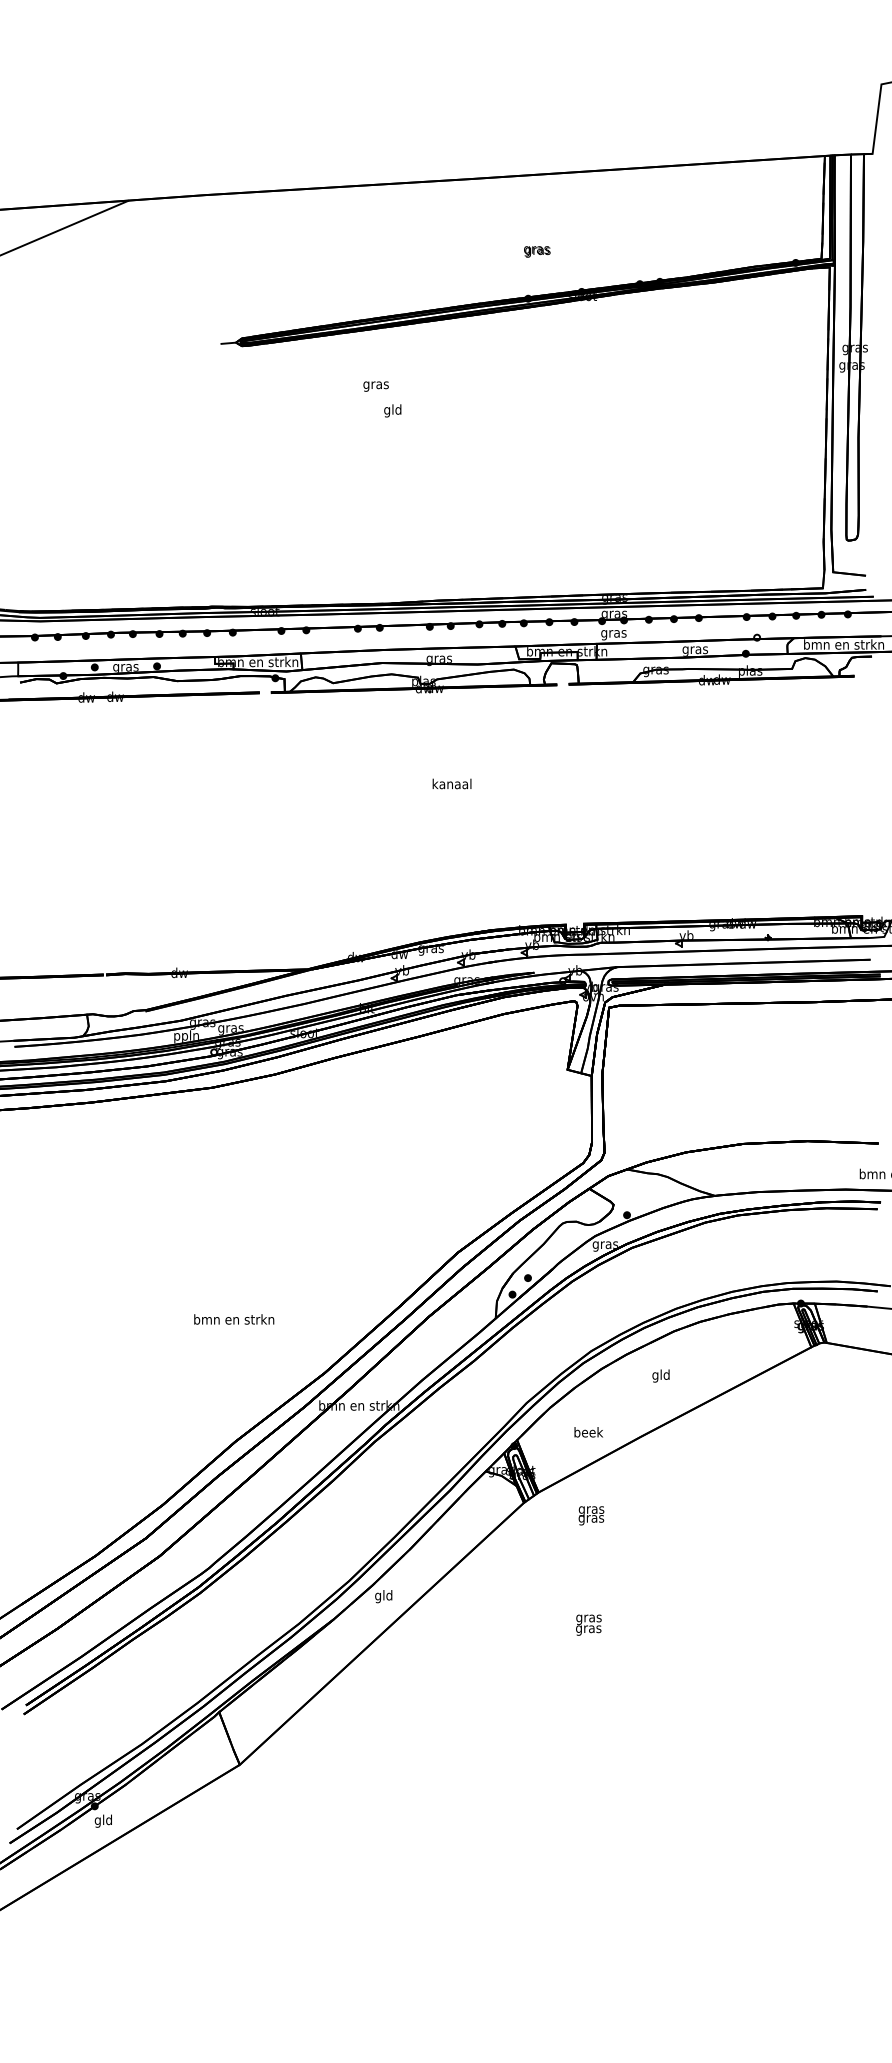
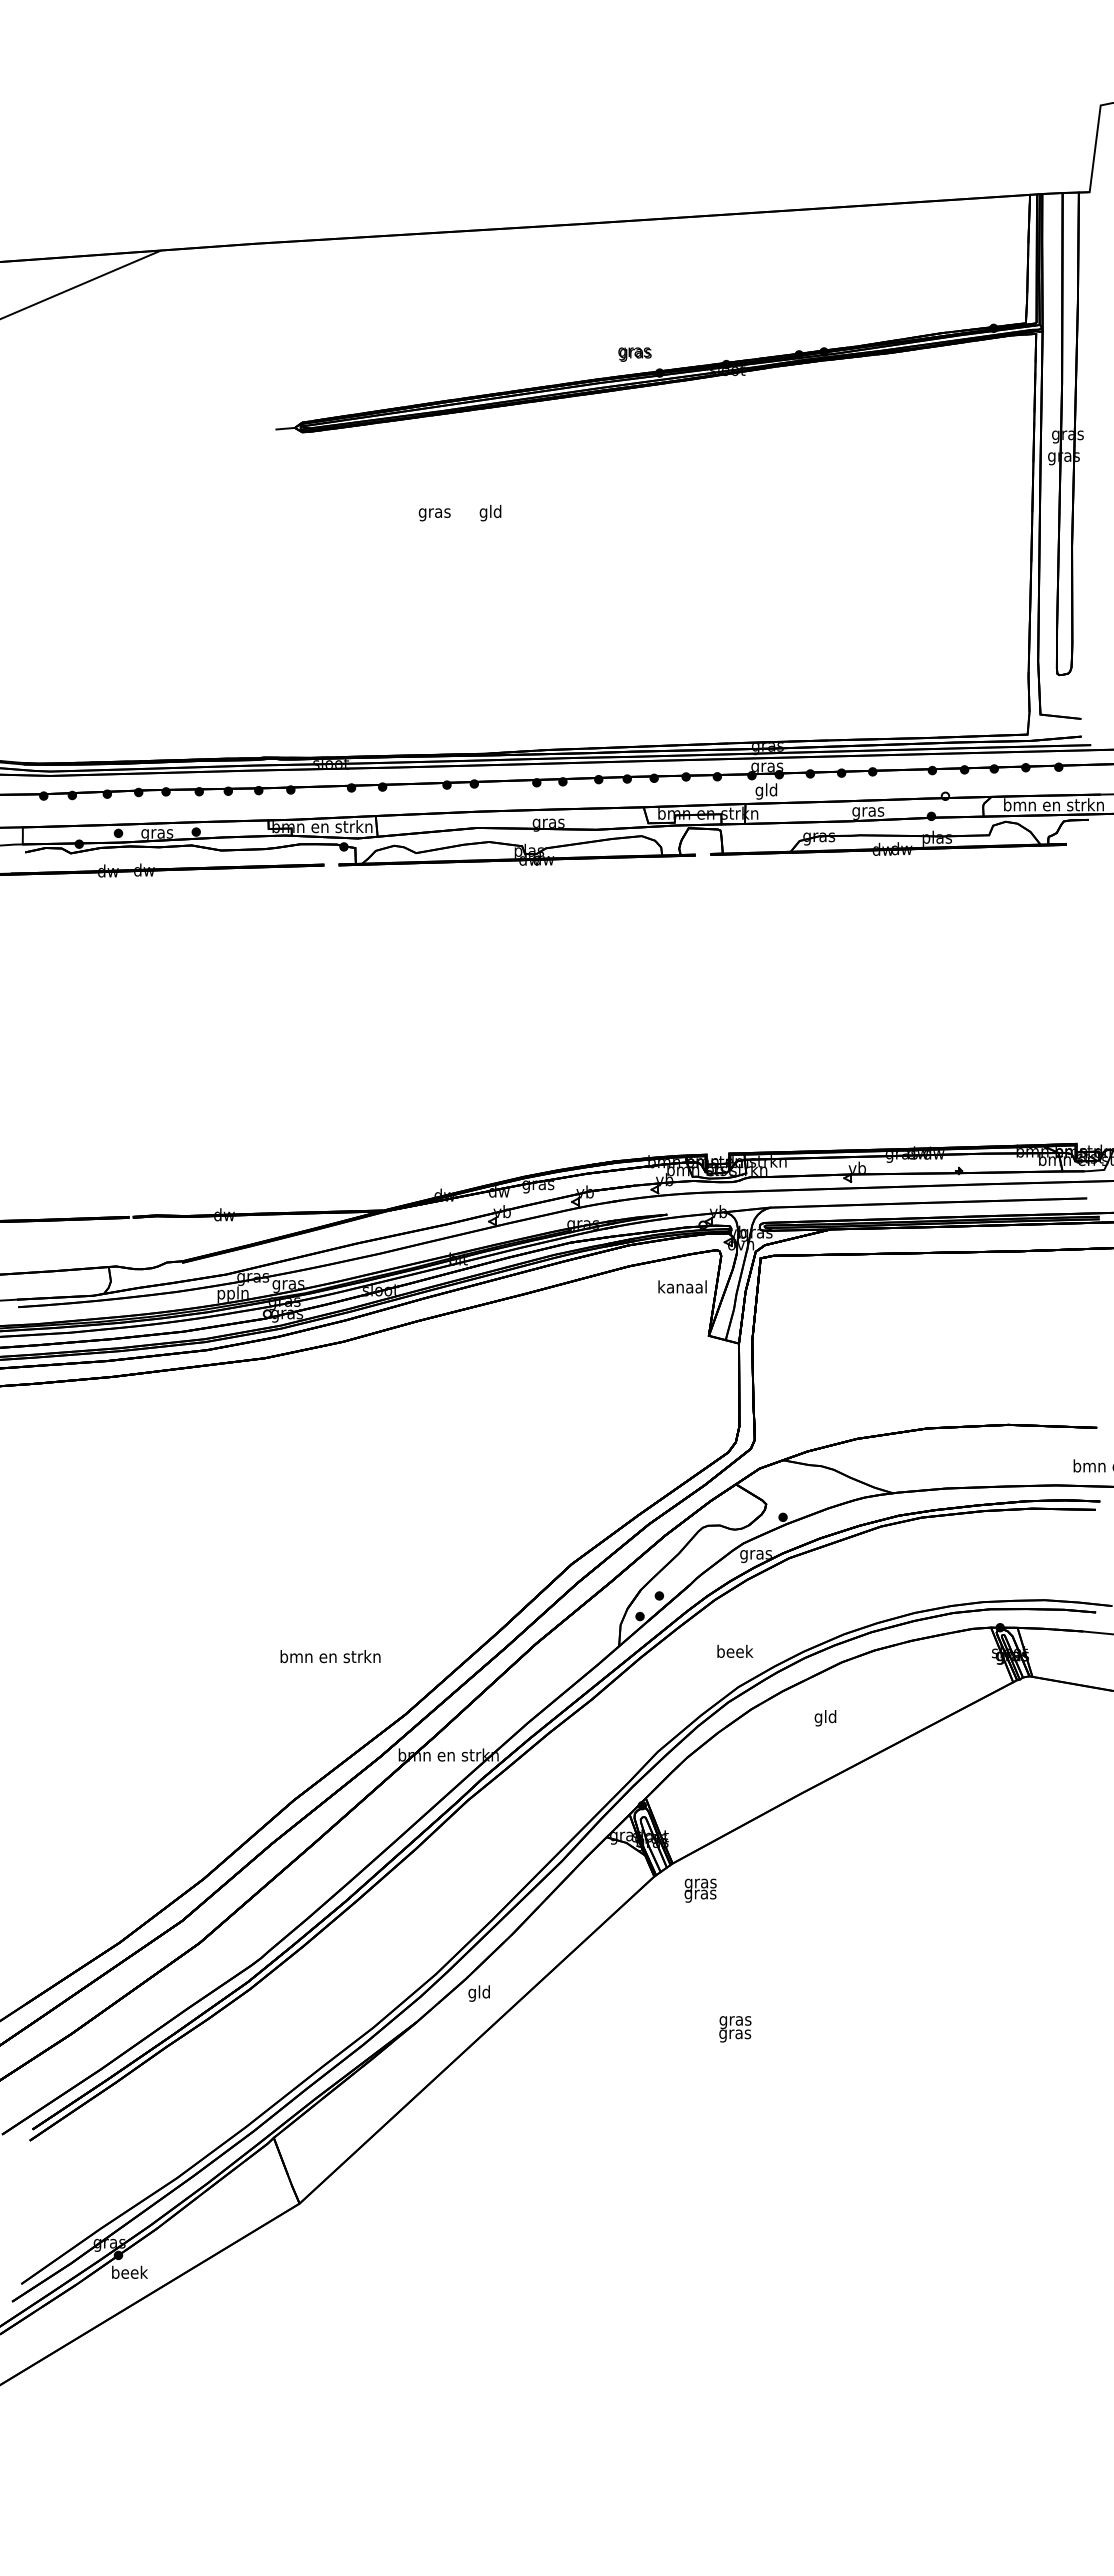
text: (536, 251) -> (634, 354), moved
text: (375, 386) -> (434, 514), moved
text: (613, 633) -> (766, 791), gras -> gld
text: (452, 783) -> (682, 1286), moved
text: (234, 1319) -> (330, 1656), moved
text: (588, 1431) -> (735, 1650), moved
text: (591, 1515) -> (700, 1890), moved
text: (103, 1820) -> (129, 2273), gld -> beek

